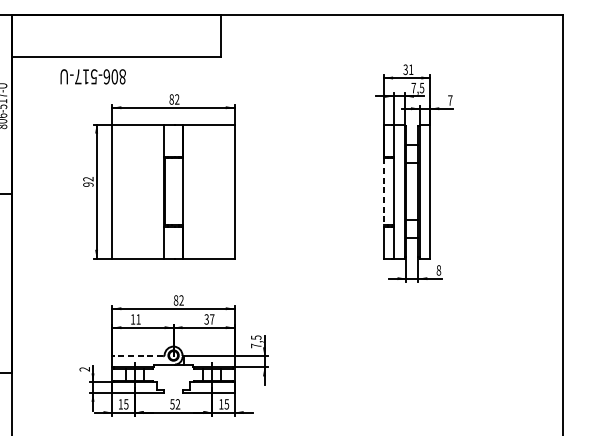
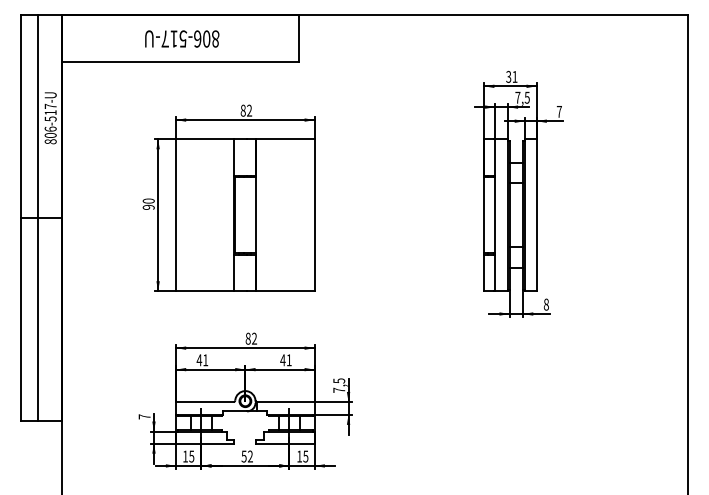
text: (93, 76) -> (182, 38), moved
text: (88, 178) -> (148, 200), 92 -> 90
line: (384, 191) -> (484, 215), dashed -> solid
text: (133, 319) -> (199, 360), 11 -> 41
text: (208, 319) -> (285, 360), 37 -> 41
line: (137, 356) -> (204, 402), dashed -> solid
text: (84, 369) -> (144, 416), 2 -> 7

